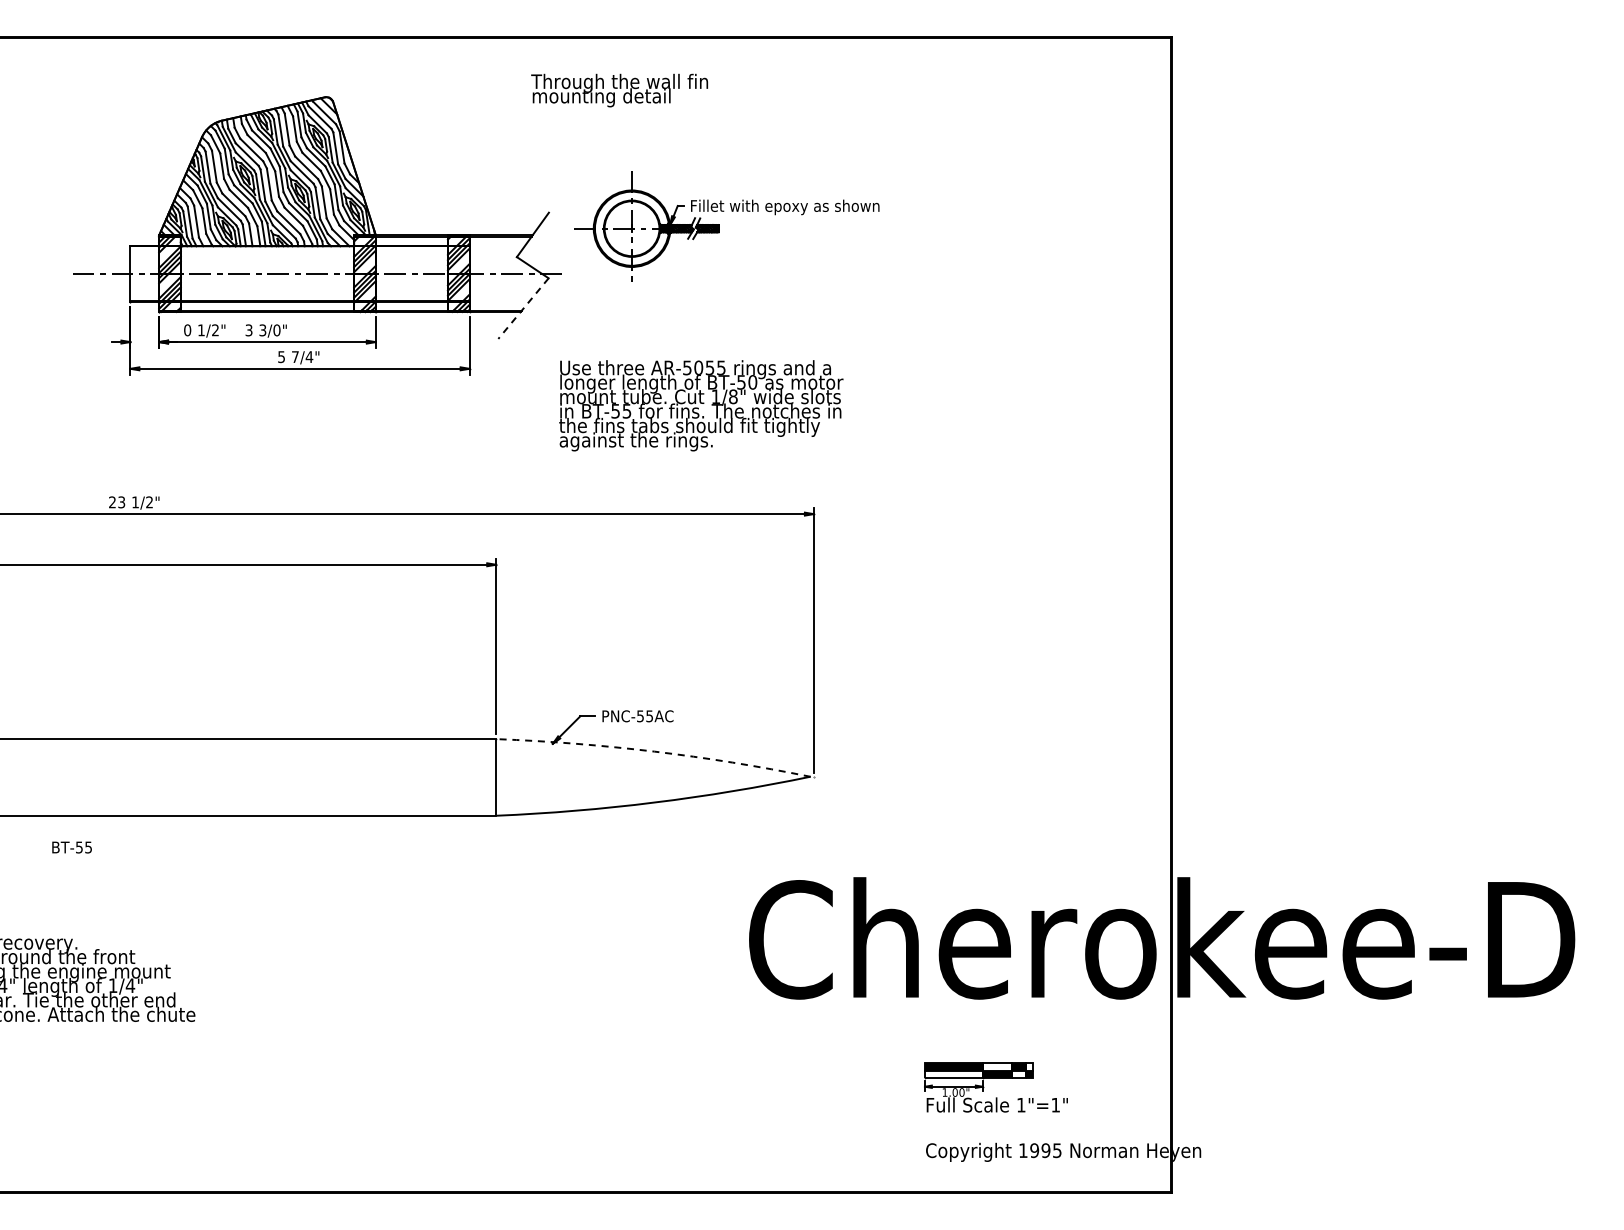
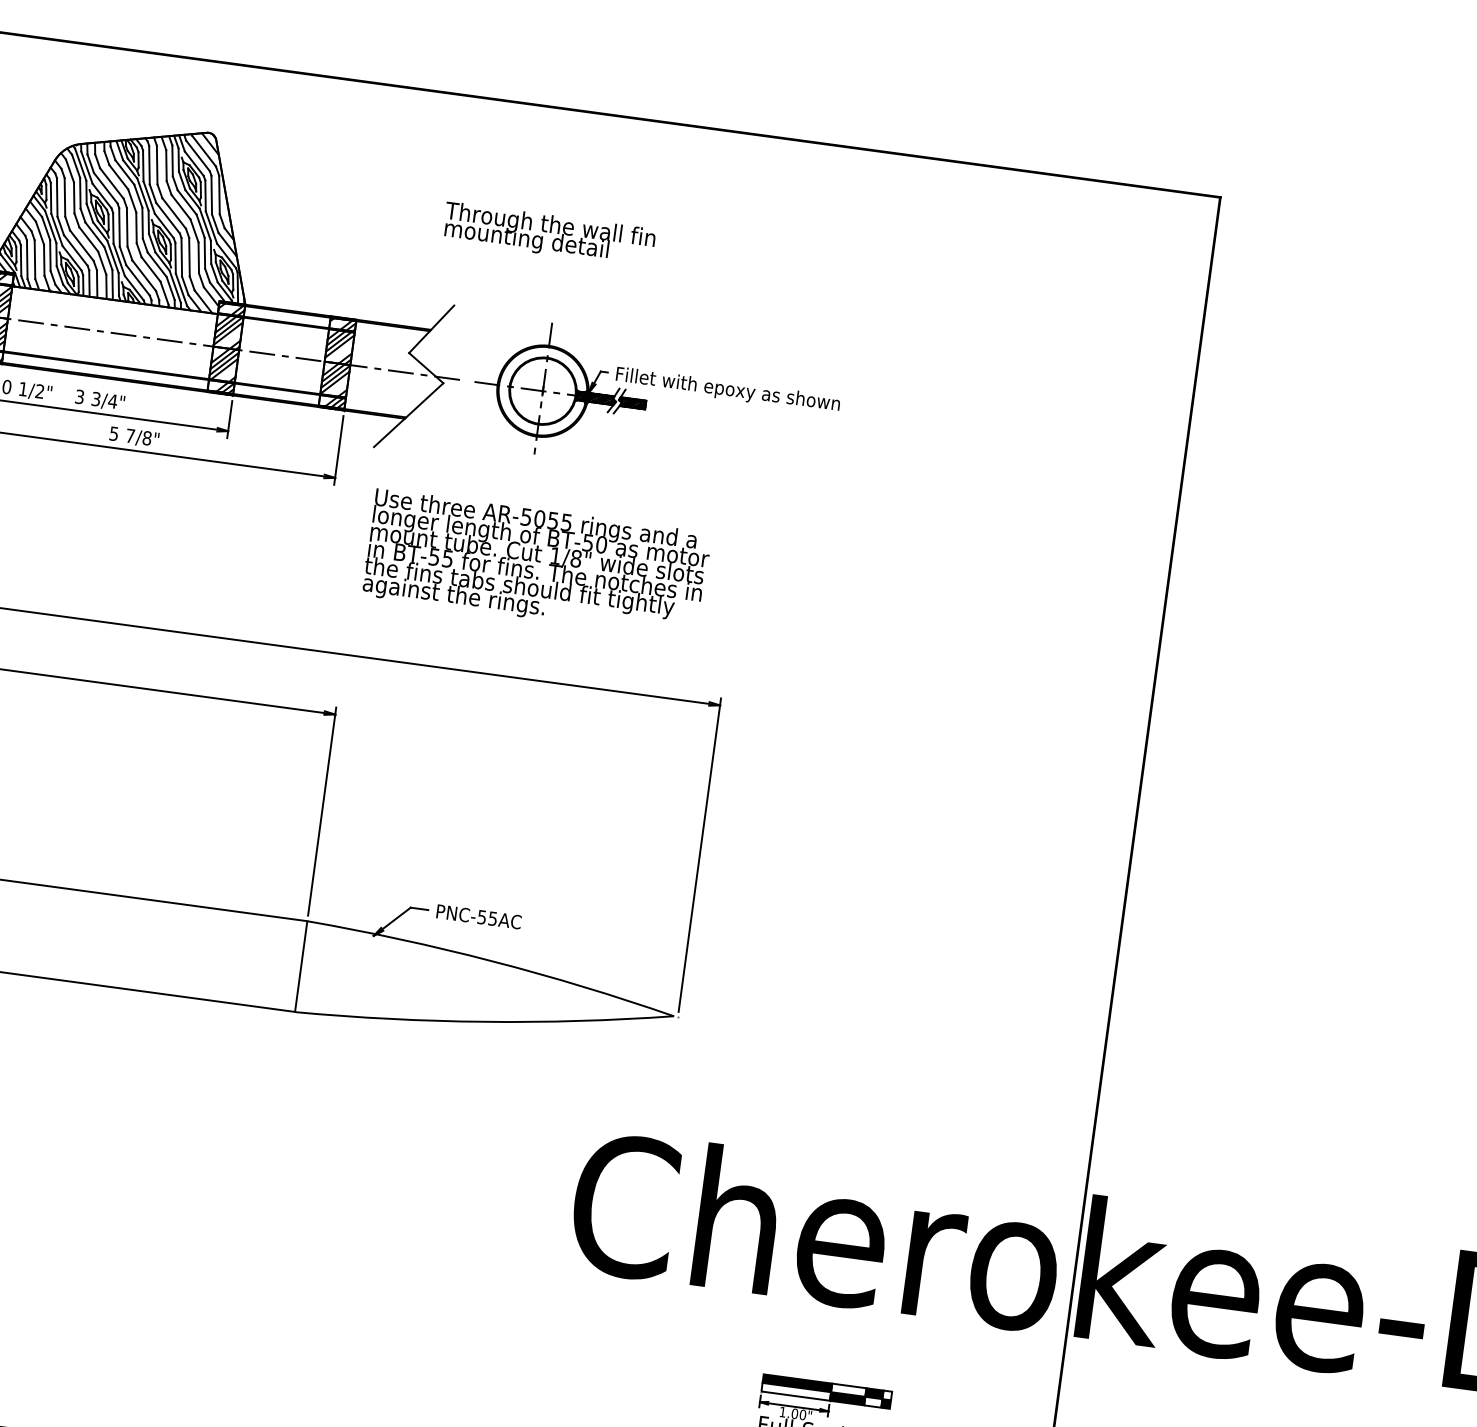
text: (619, 90) -> (548, 234), moved
part: (719, 226) -> (647, 402), moved
line: (523, 309) -> (408, 416), dashed -> solid
text: (276, 330) -> (112, 401), 3/0" -> 3/4"
text: (309, 357) -> (147, 438), 7/4" -> 7/8"
text: (701, 405) -> (537, 563), moved
arc: (654, 751) -> (493, 961), dashed -> solid

